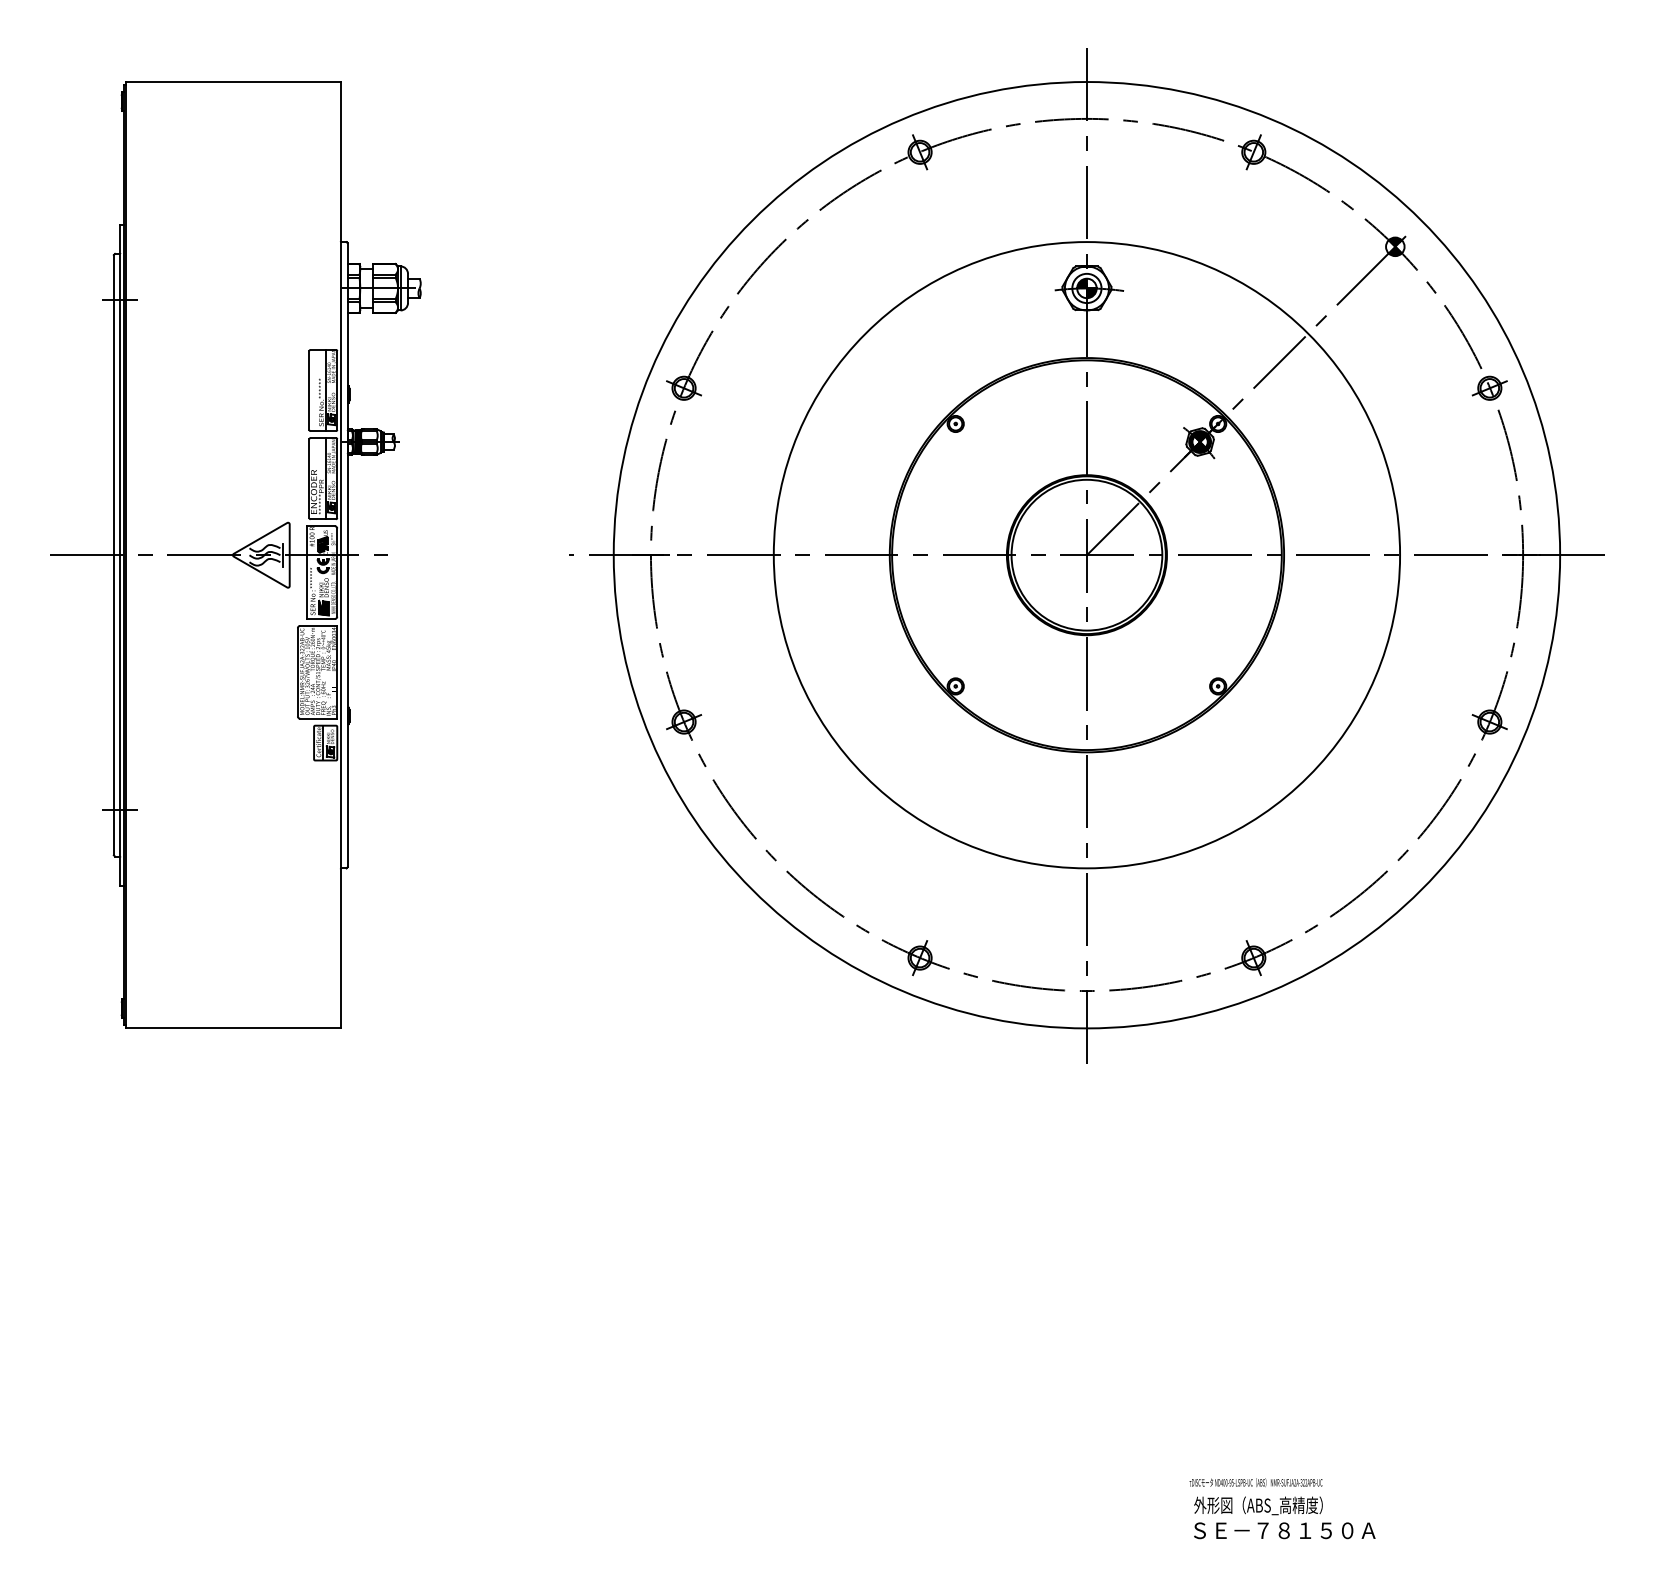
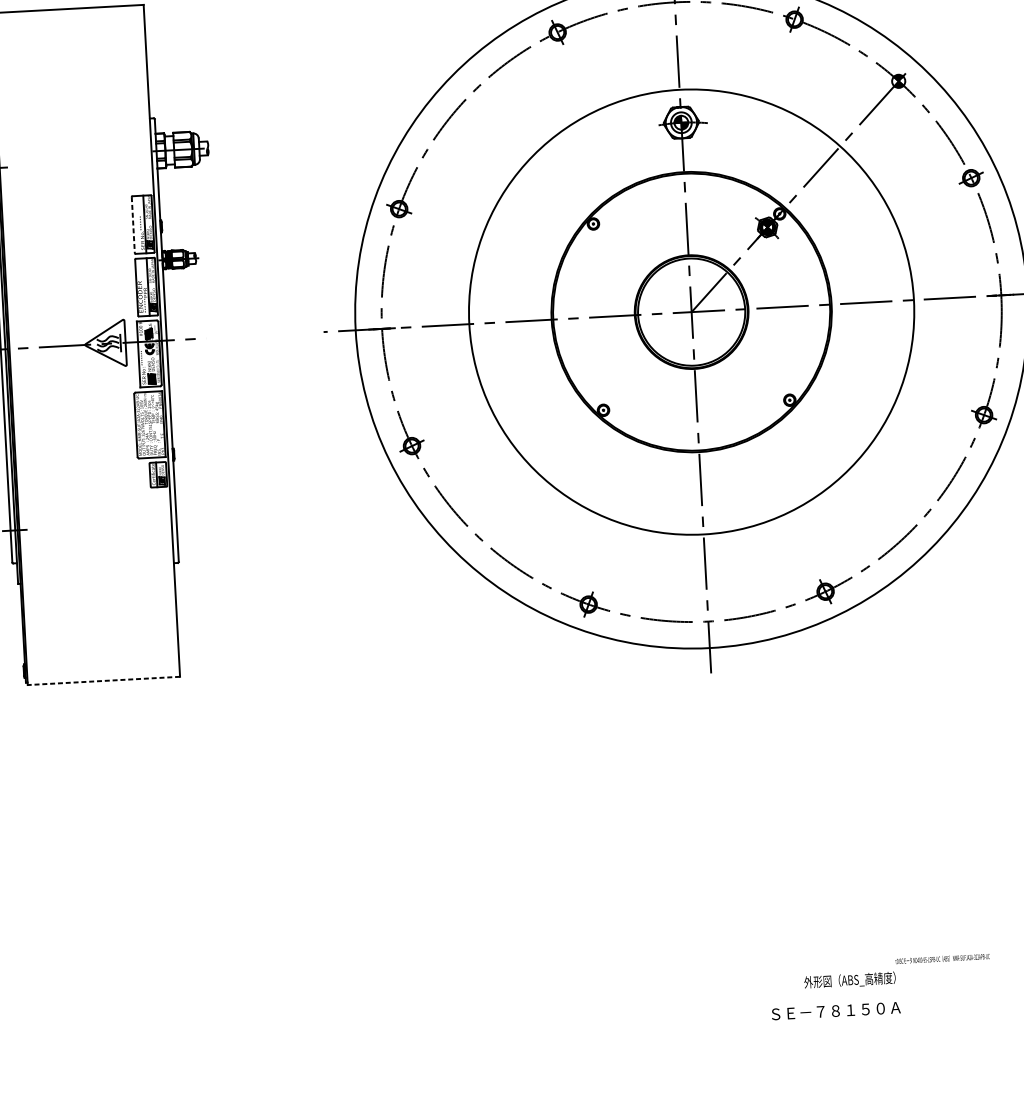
line: (309, 391) -> (133, 225), solid -> dashed
line: (232, 1028) -> (103, 681), solid -> dashed
text: (1255, 1482) -> (942, 958), moved
text: (1284, 1530) -> (835, 1010), moved

